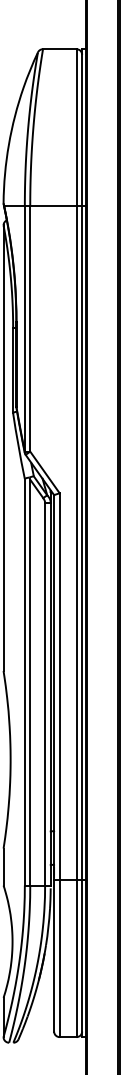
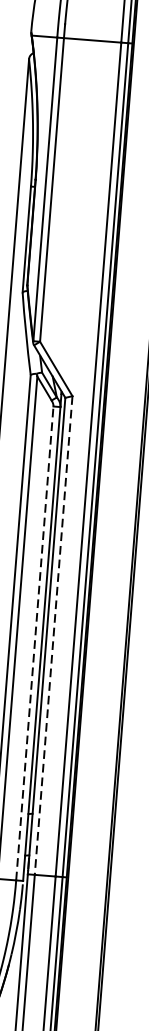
line: (59, 687) -> (53, 636), solid -> dashed
line: (45, 693) -> (35, 642), solid -> dashed

